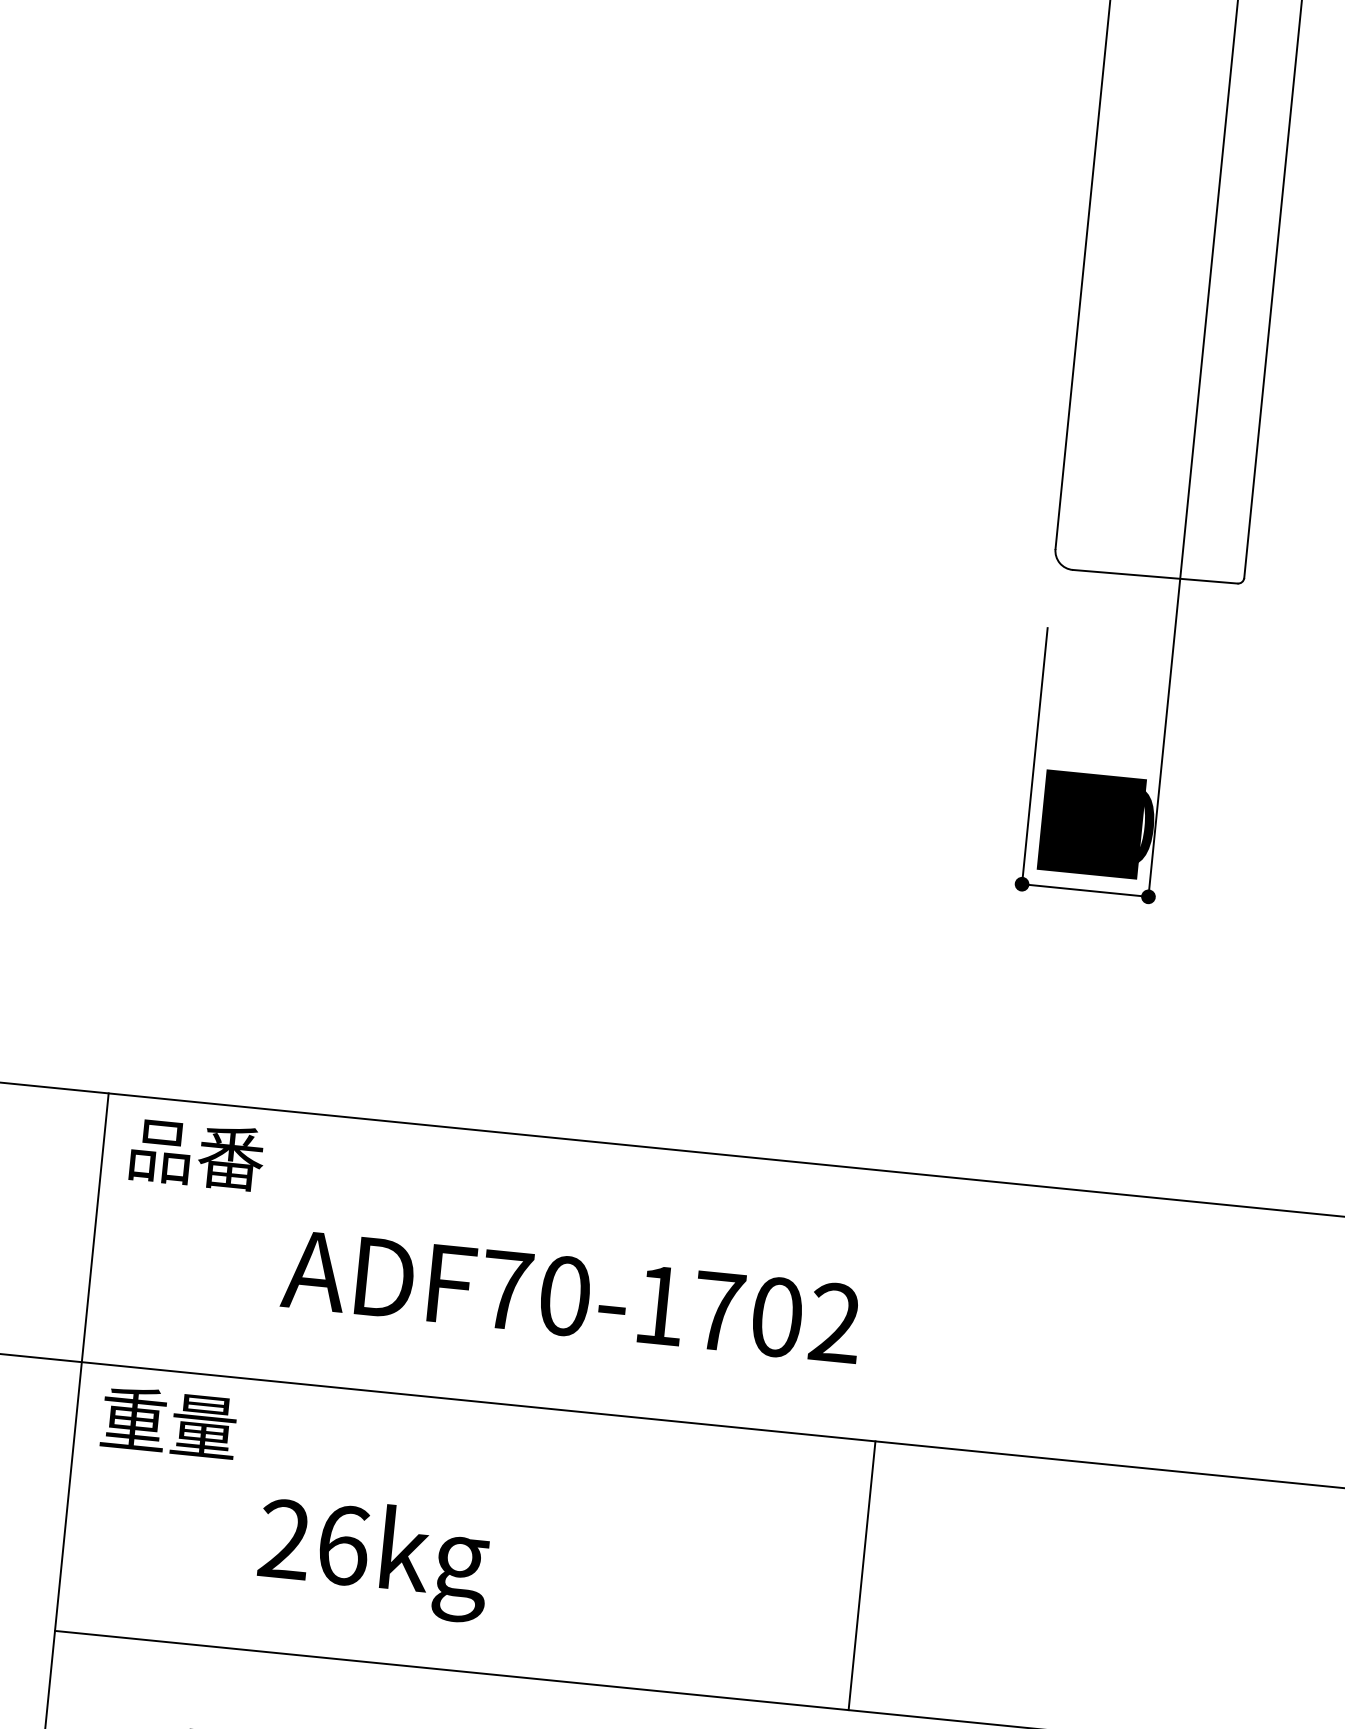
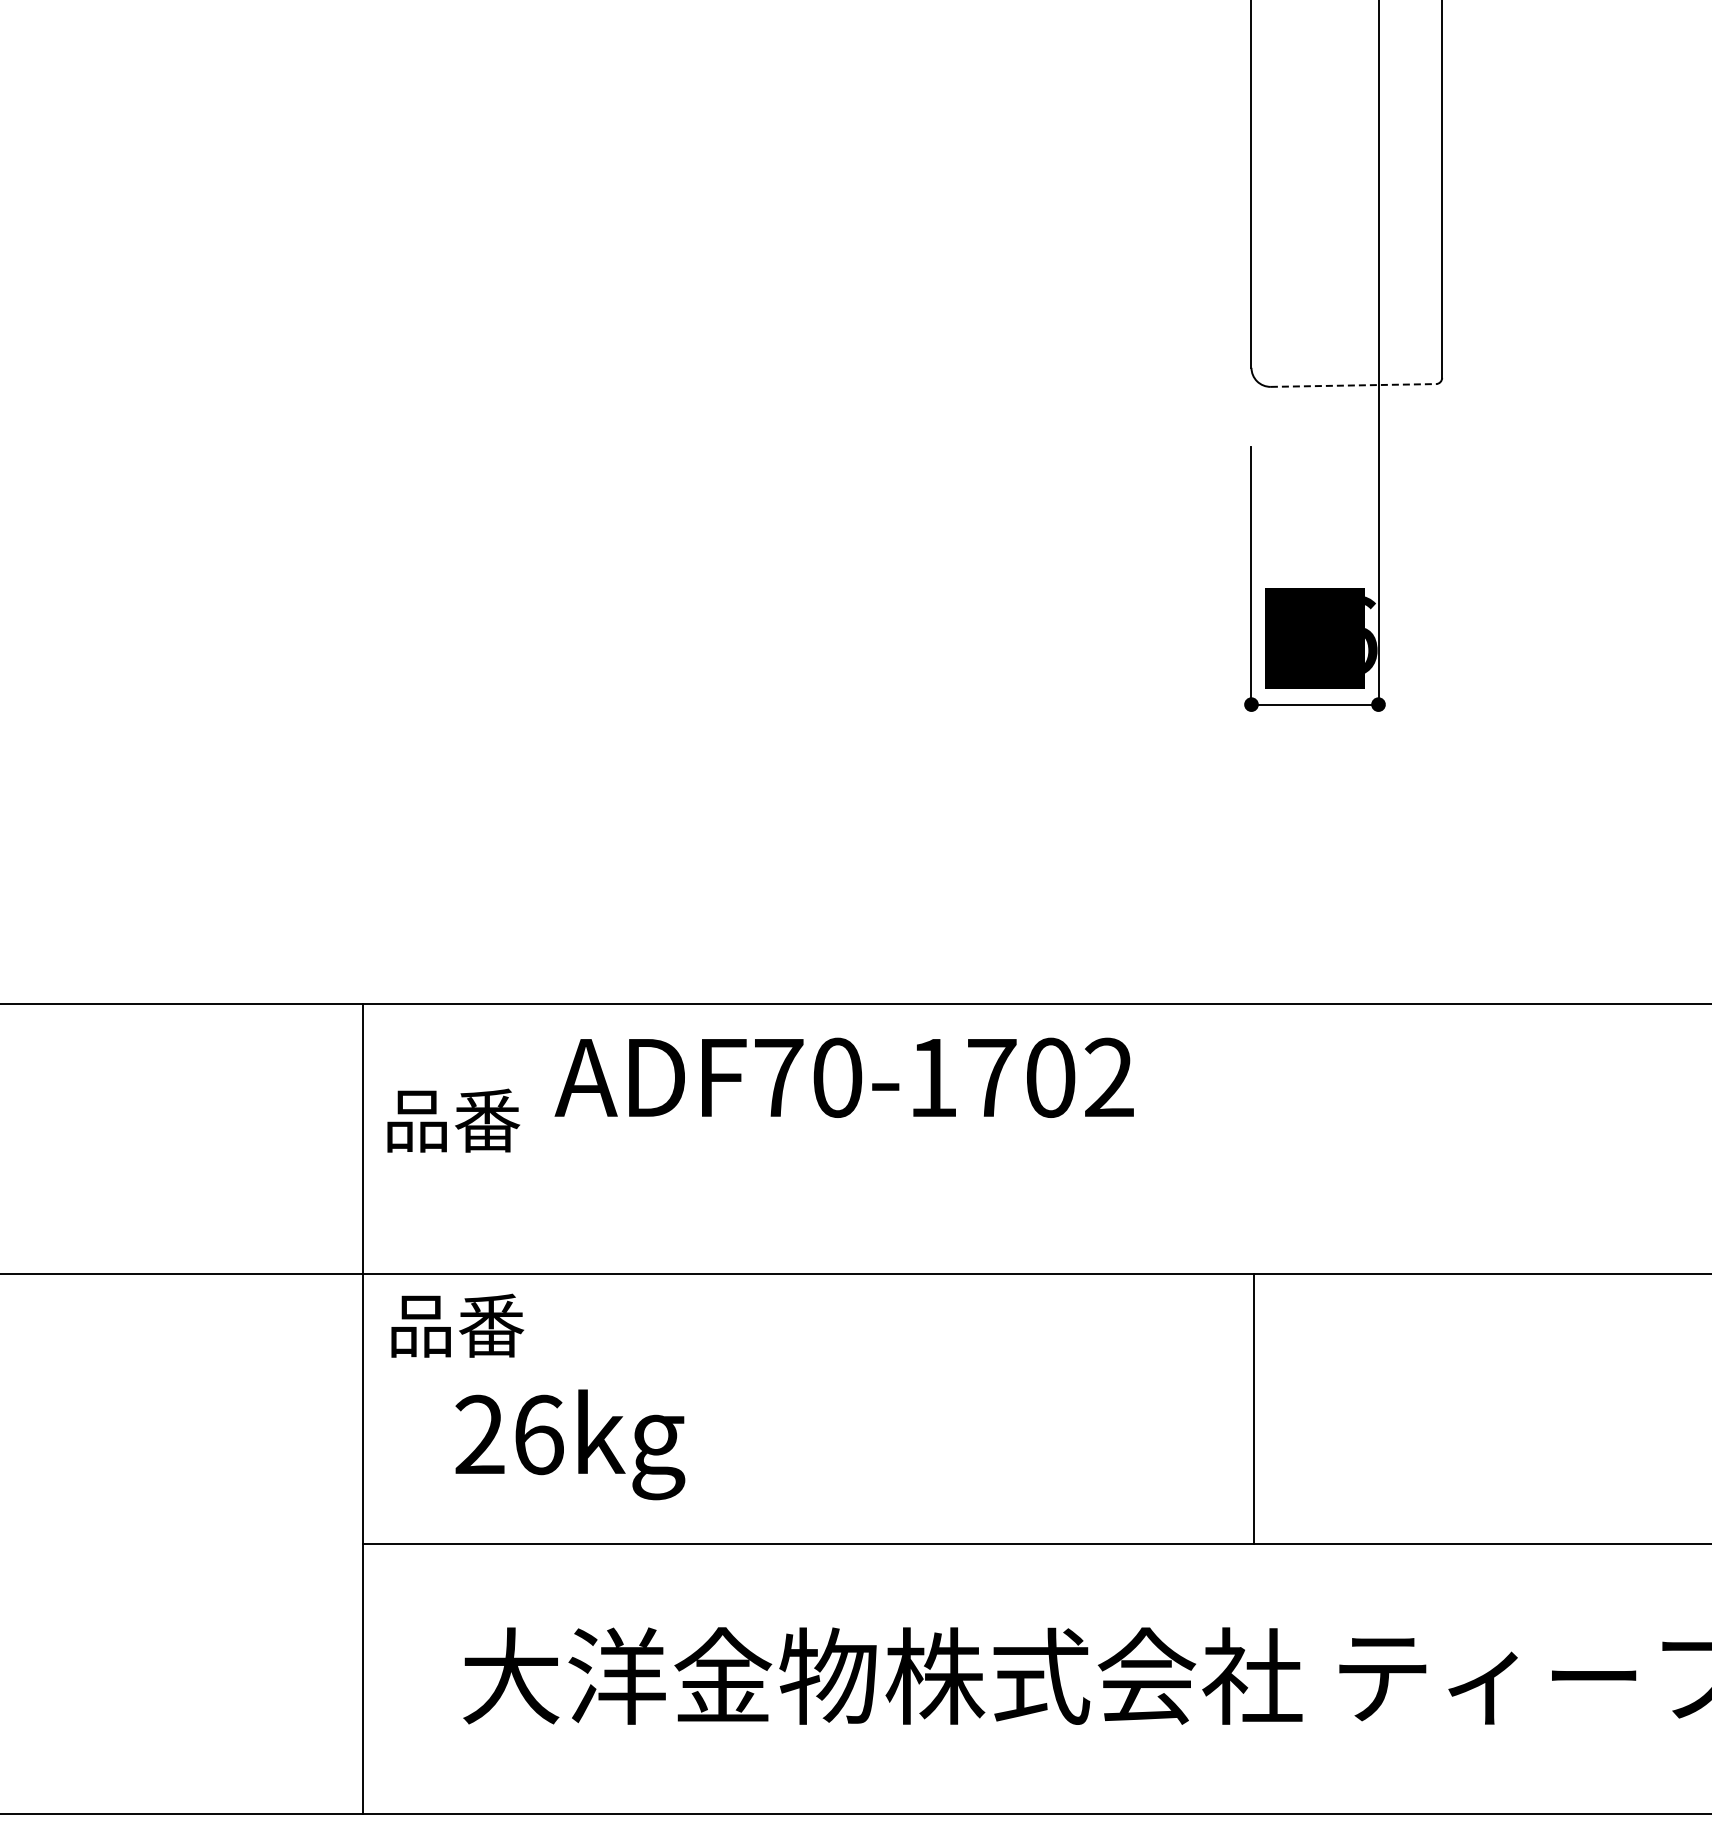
line: (1155, 576) -> (1353, 385), solid -> dashed
text: (1148, 826) -> (1371, 634), 40 -> 46
text: (197, 1154) -> (453, 1120), moved
text: (570, 1296) -> (843, 1077), moved
text: (169, 1423) -> (456, 1325), 重量 -> 品番
text: (373, 1558) -> (570, 1444), moved
line: (861, 1575) -> (1253, 1408), moved

